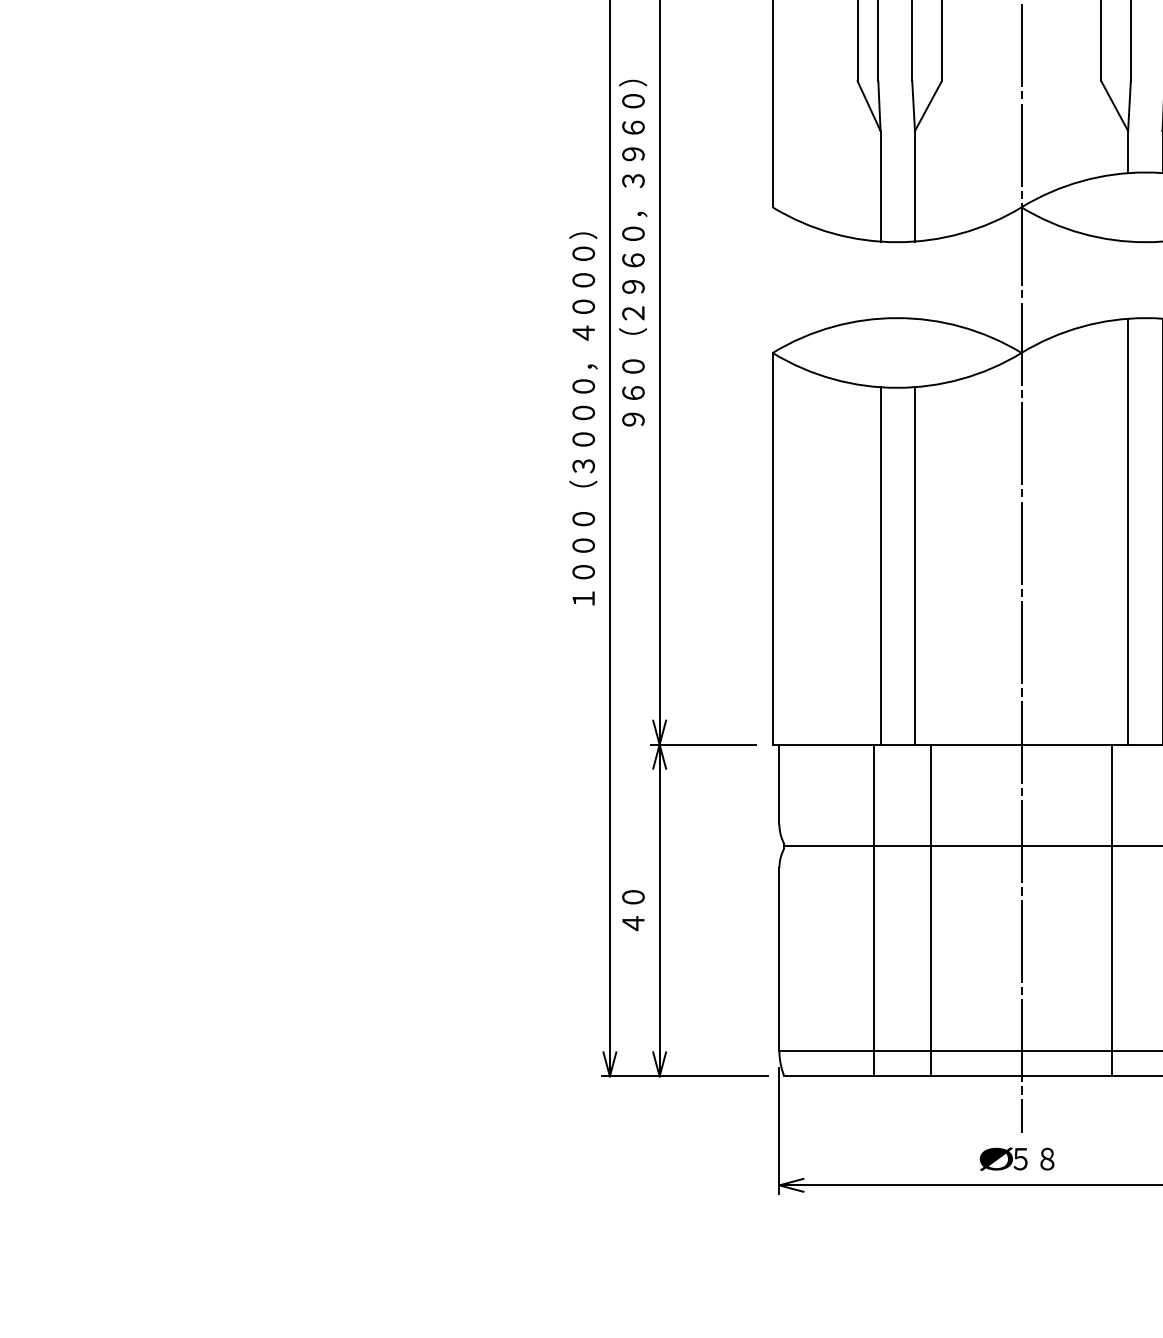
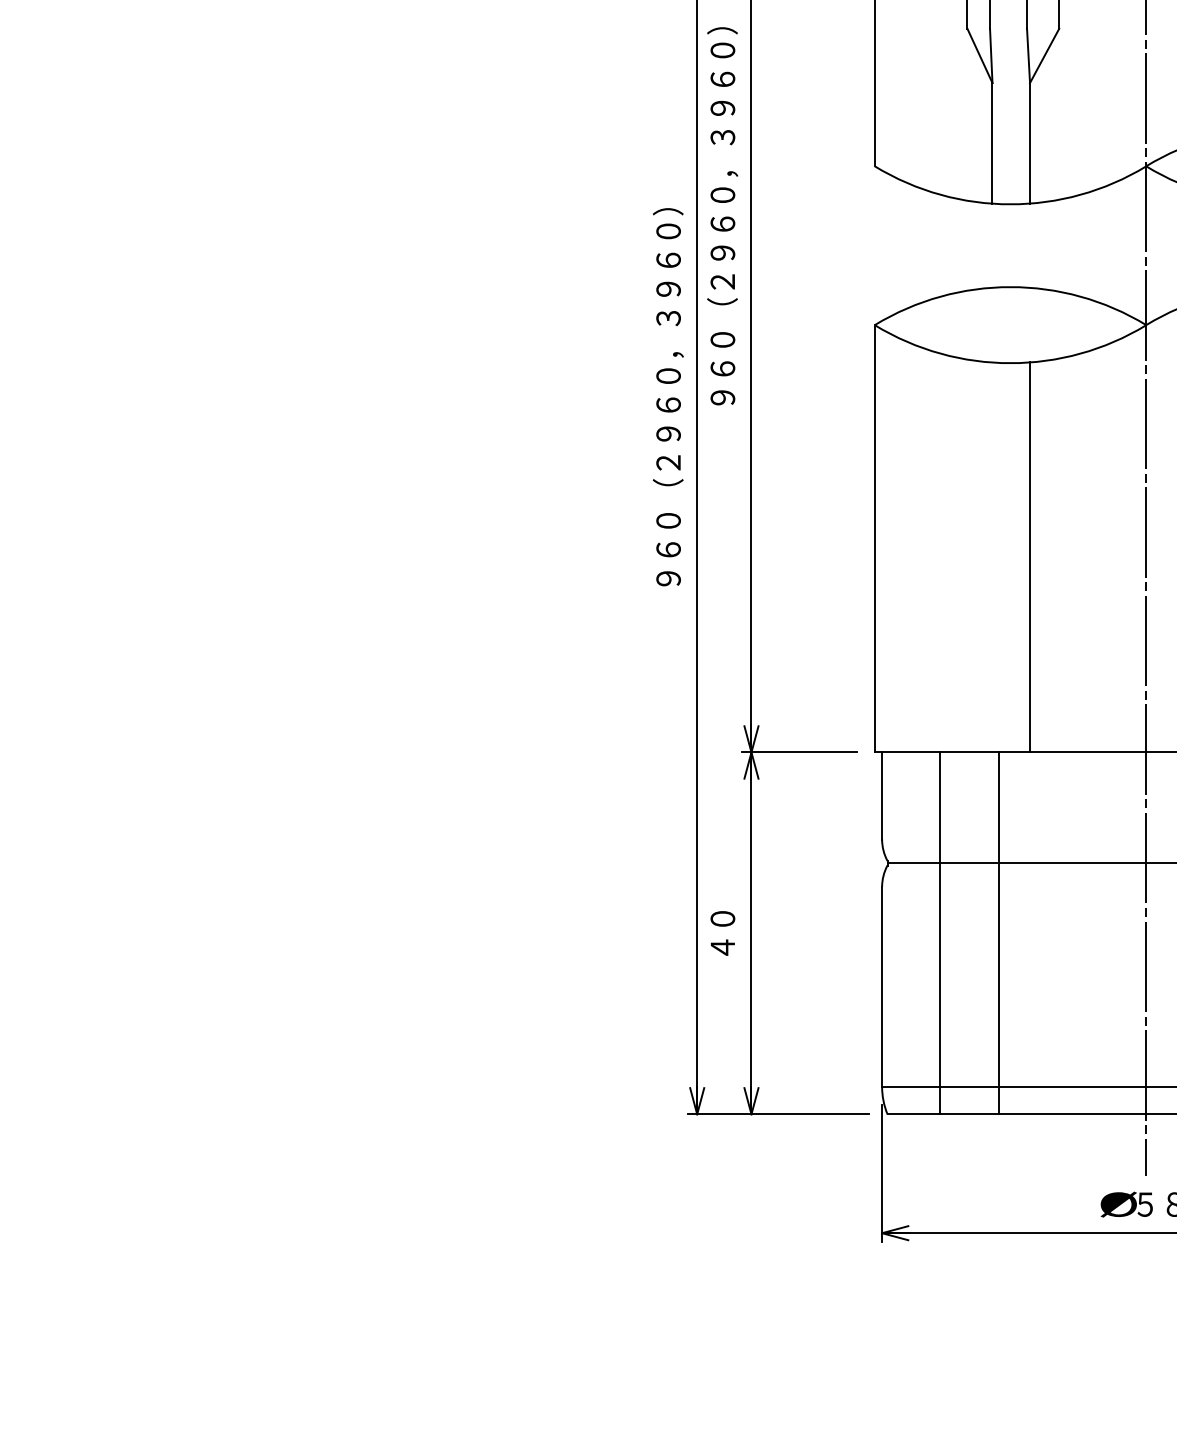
text: (583, 418) -> (668, 396), １０００（３０００，４０００） -> ９６０（２９６０，３９６０）
line: (880, 565) -> (992, 557), removed
line: (873, 910) -> (940, 933), moved
line: (930, 910) -> (998, 933), moved

